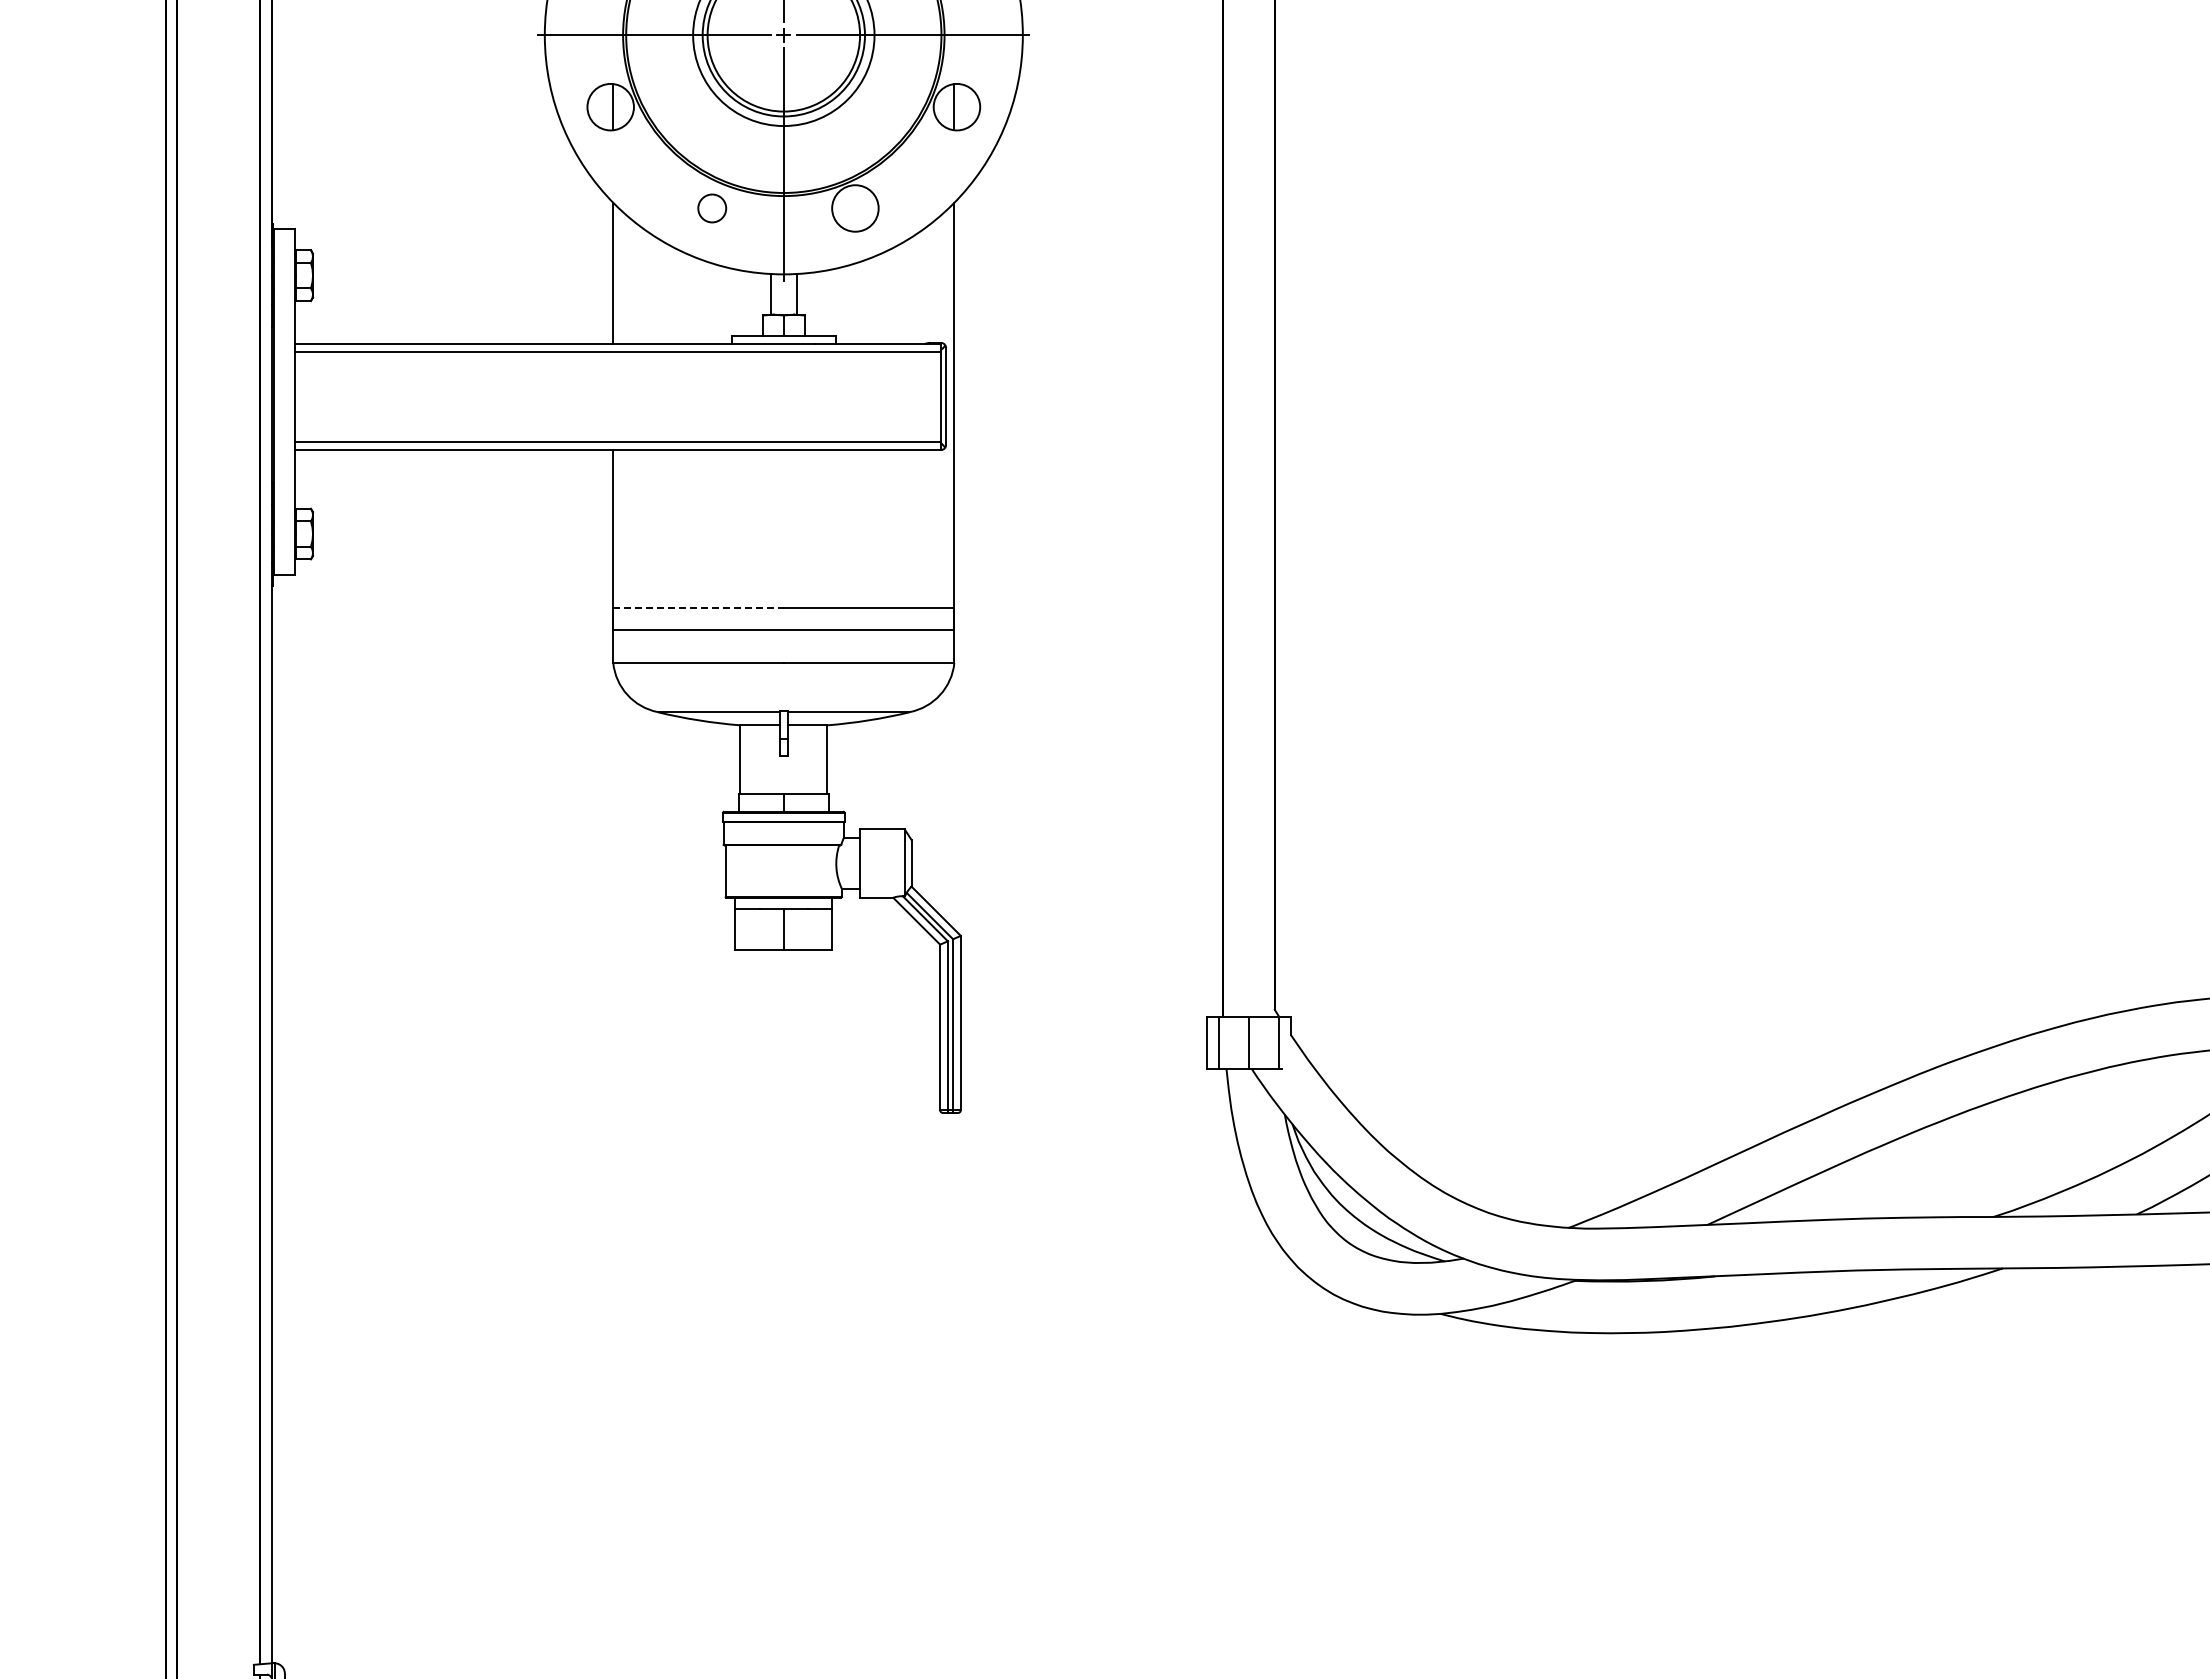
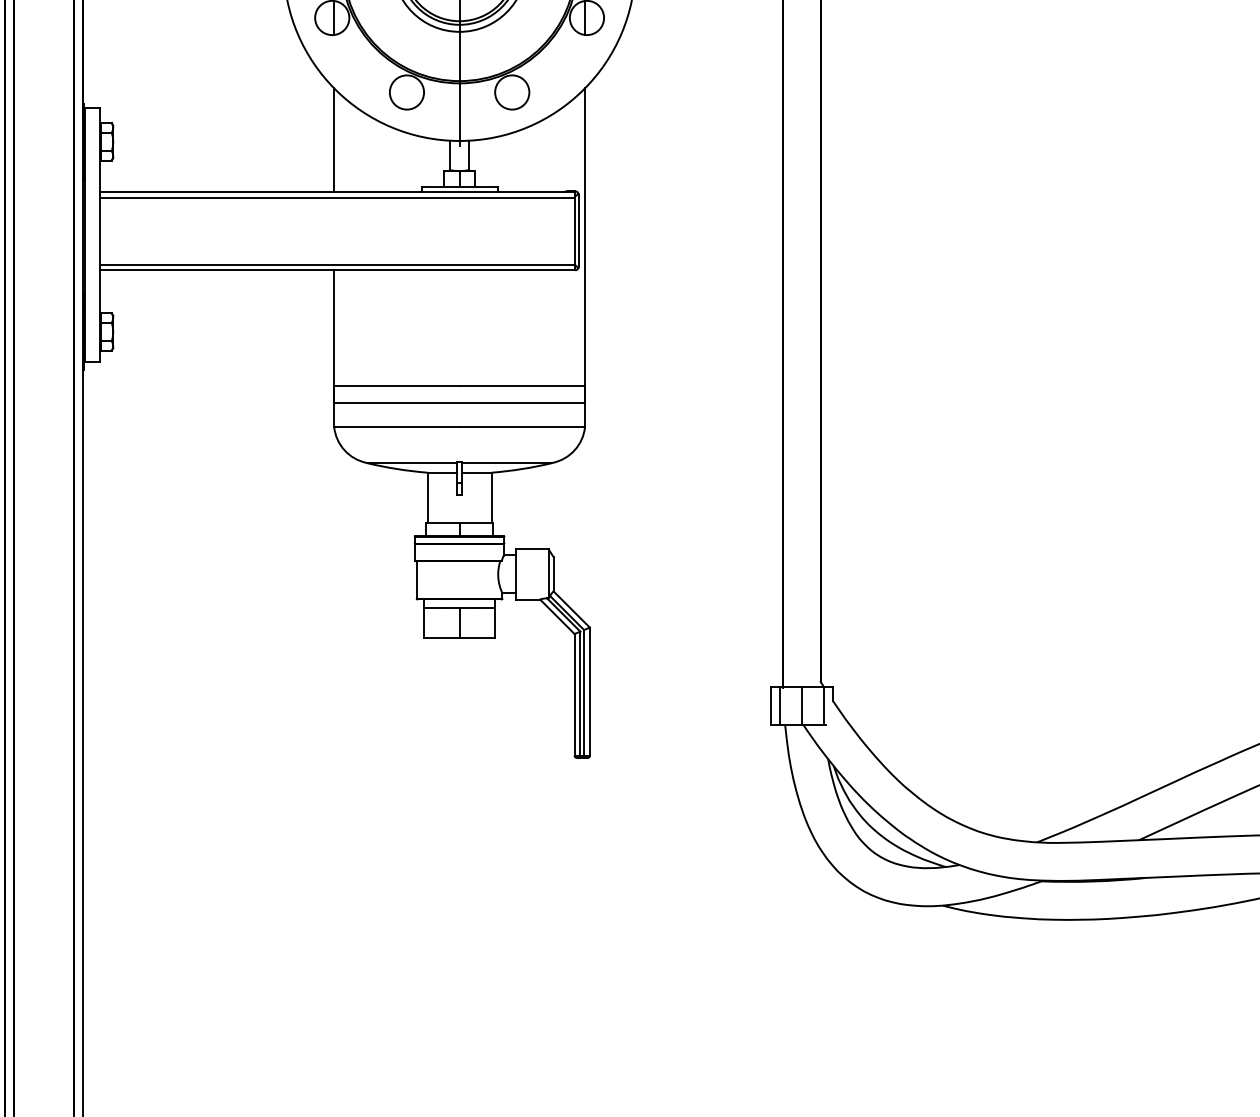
circle: (712, 208) -> (407, 92), size x1.67
line: (699, 607) -> (397, 386), dashed -> solid

